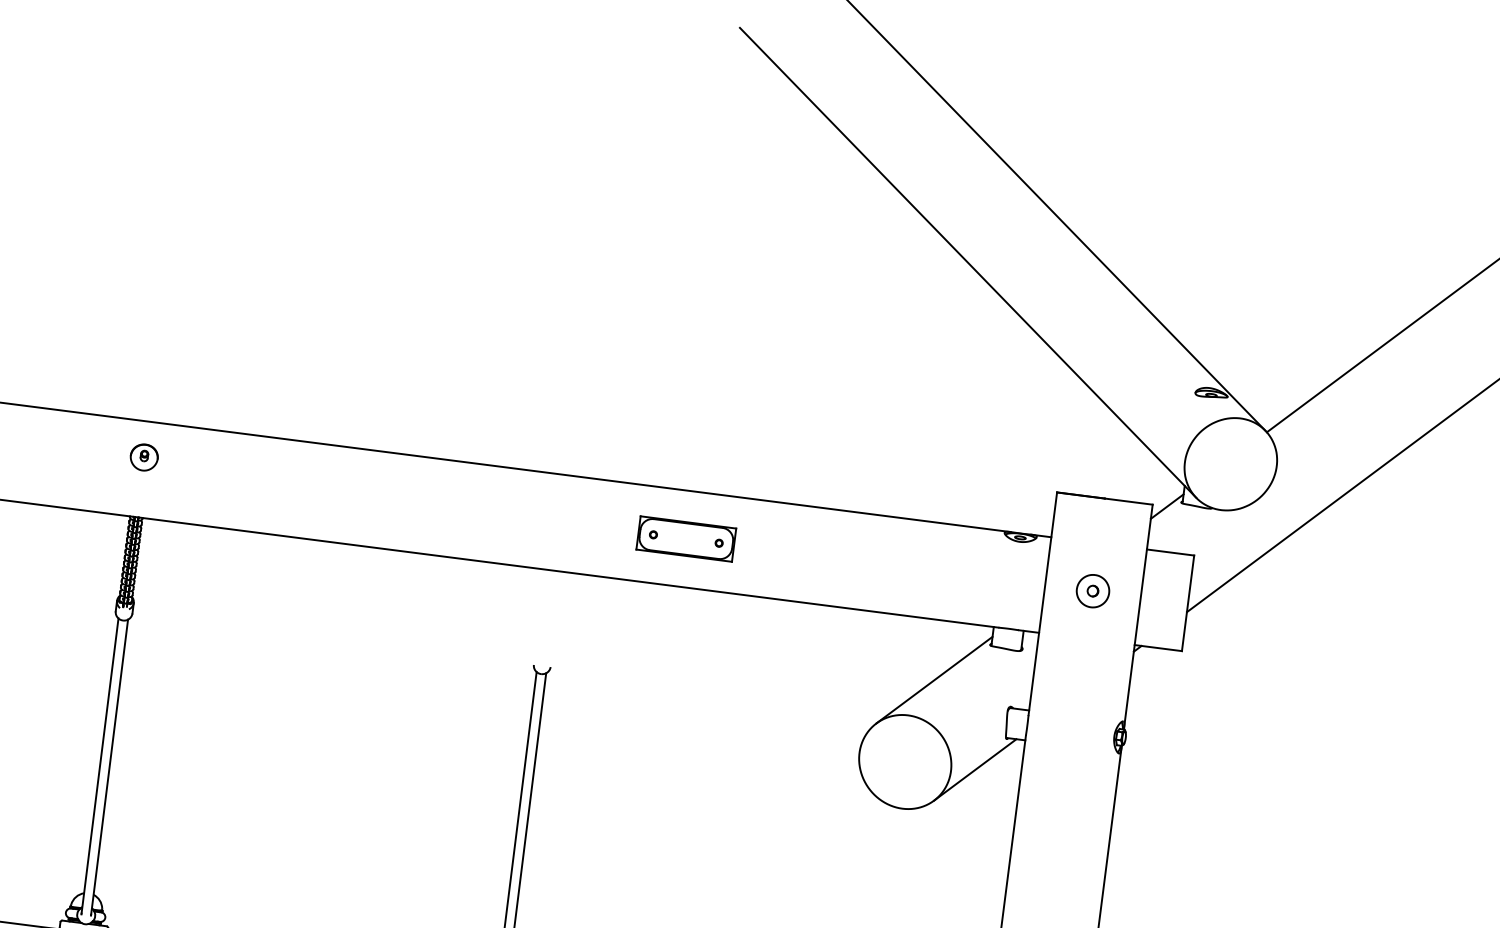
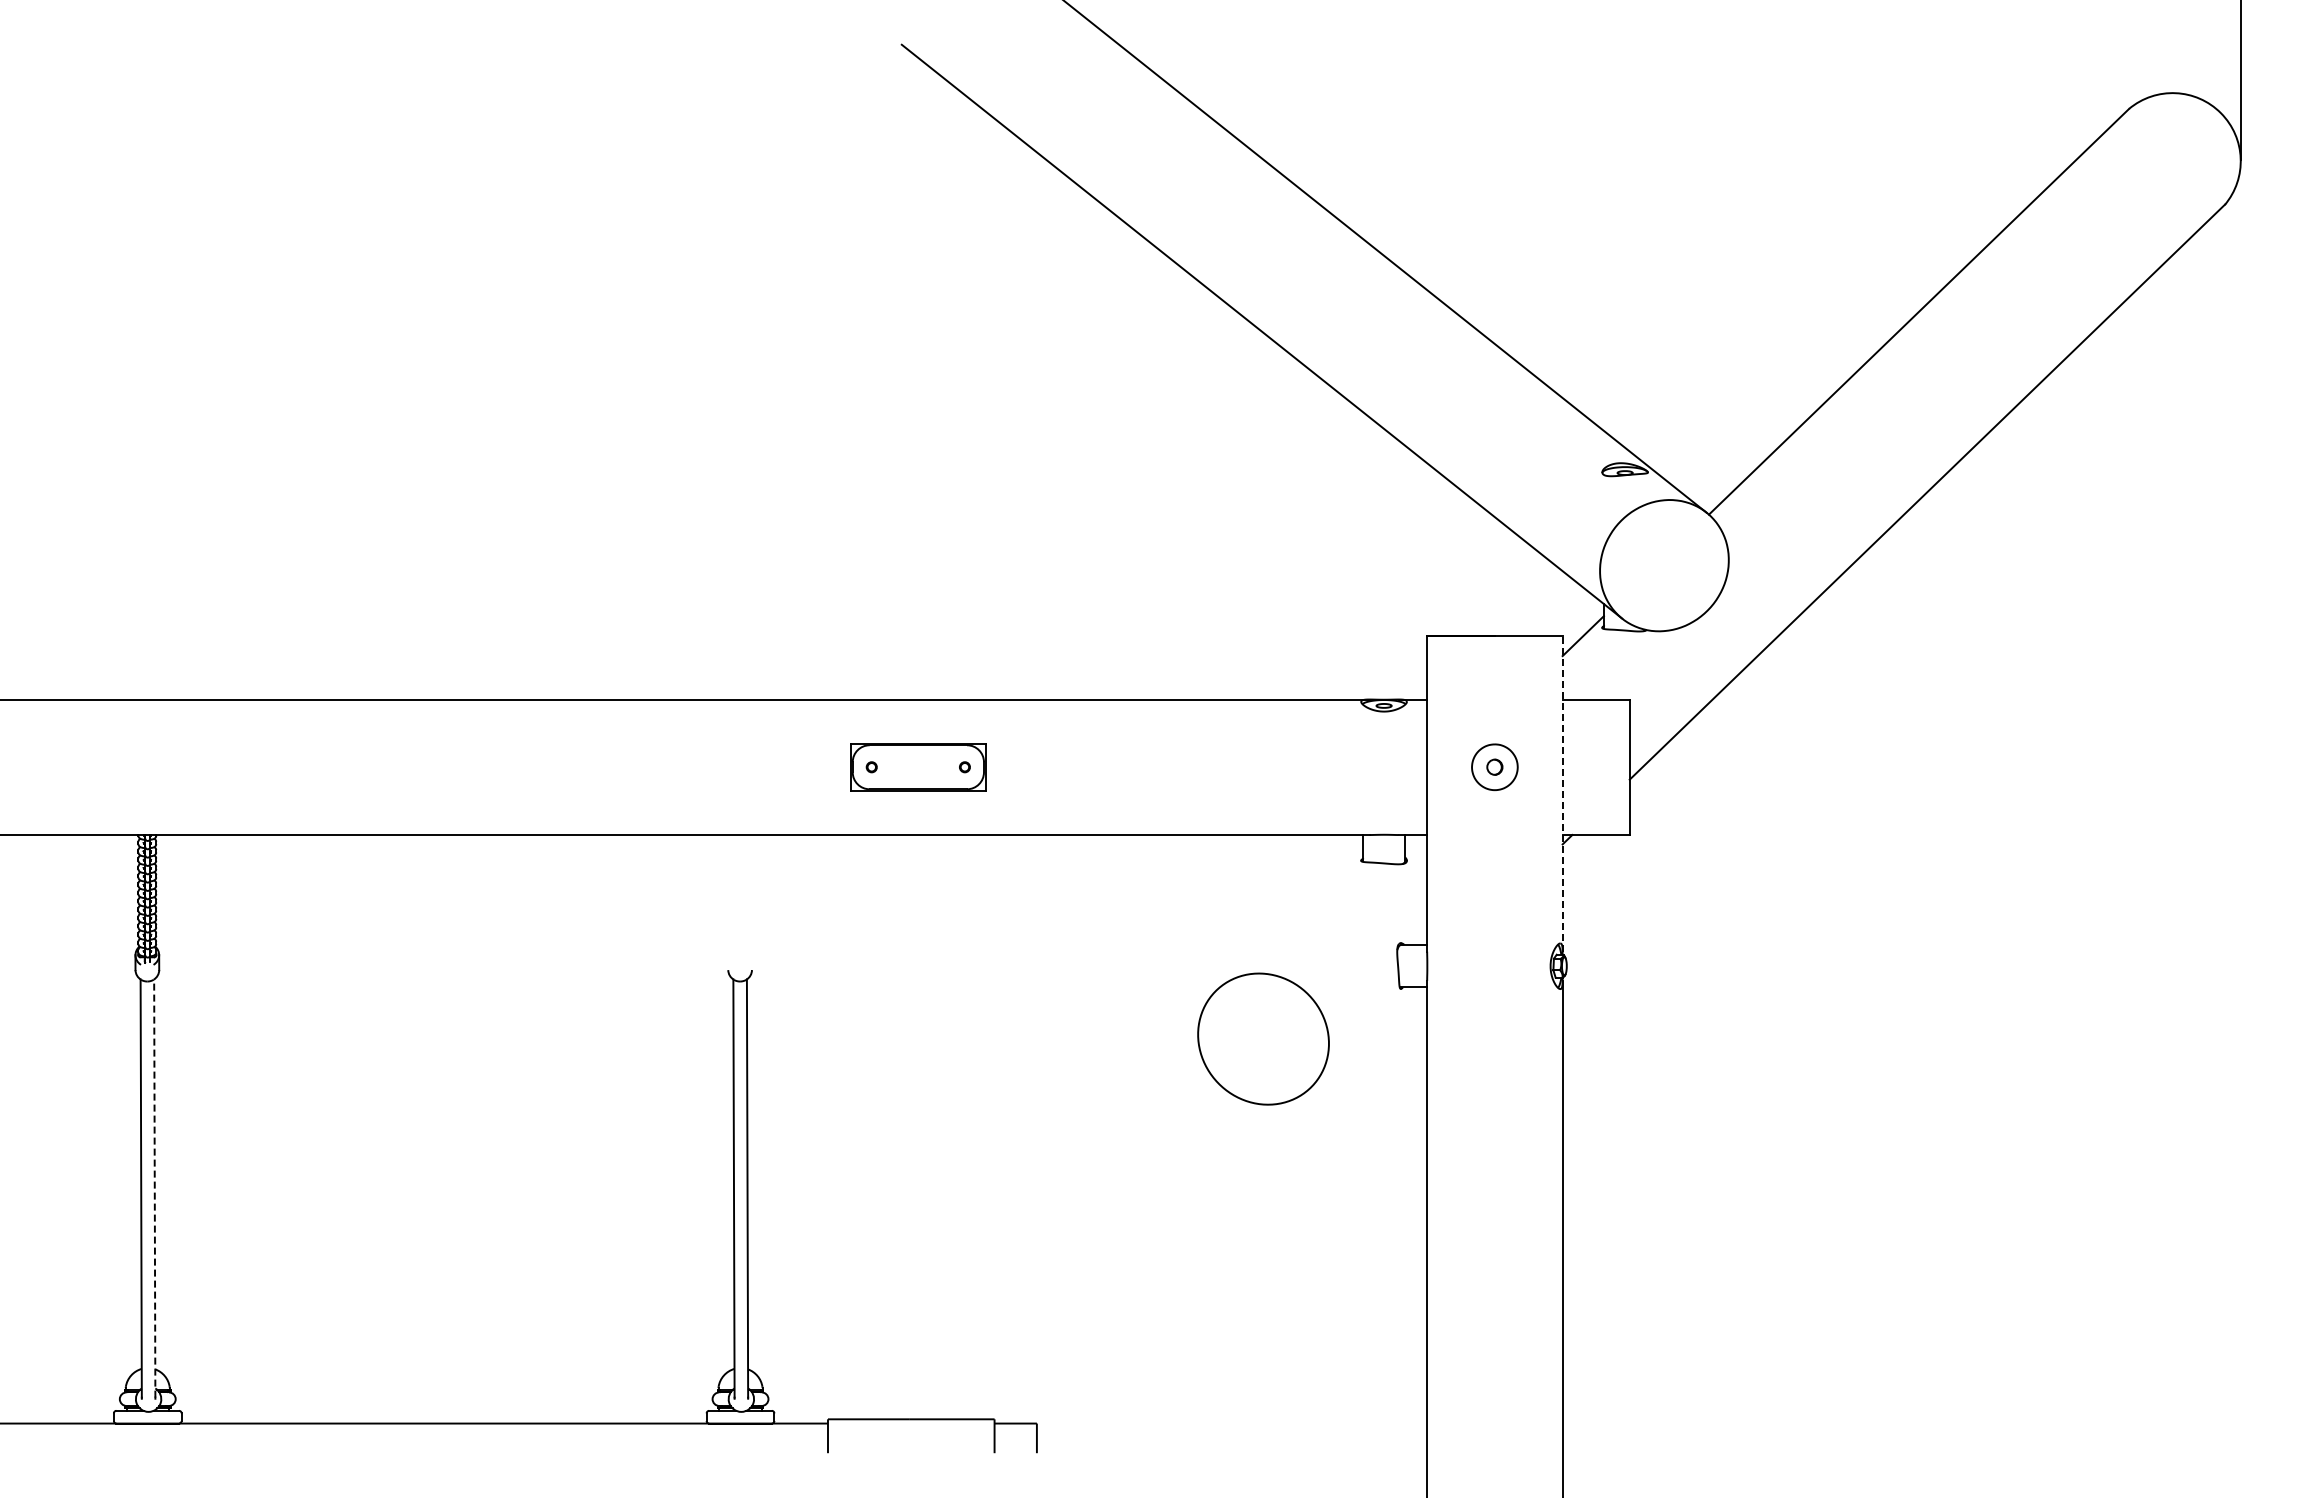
part: (144, 457) -> (147, 750), removed
line: (1138, 615) -> (1562, 793), solid -> dashed
line: (934, 679) -> (1289, 919), removed
line: (109, 767) -> (154, 1188), solid -> dashed
line: (975, 769) -> (1362, 1037), removed

